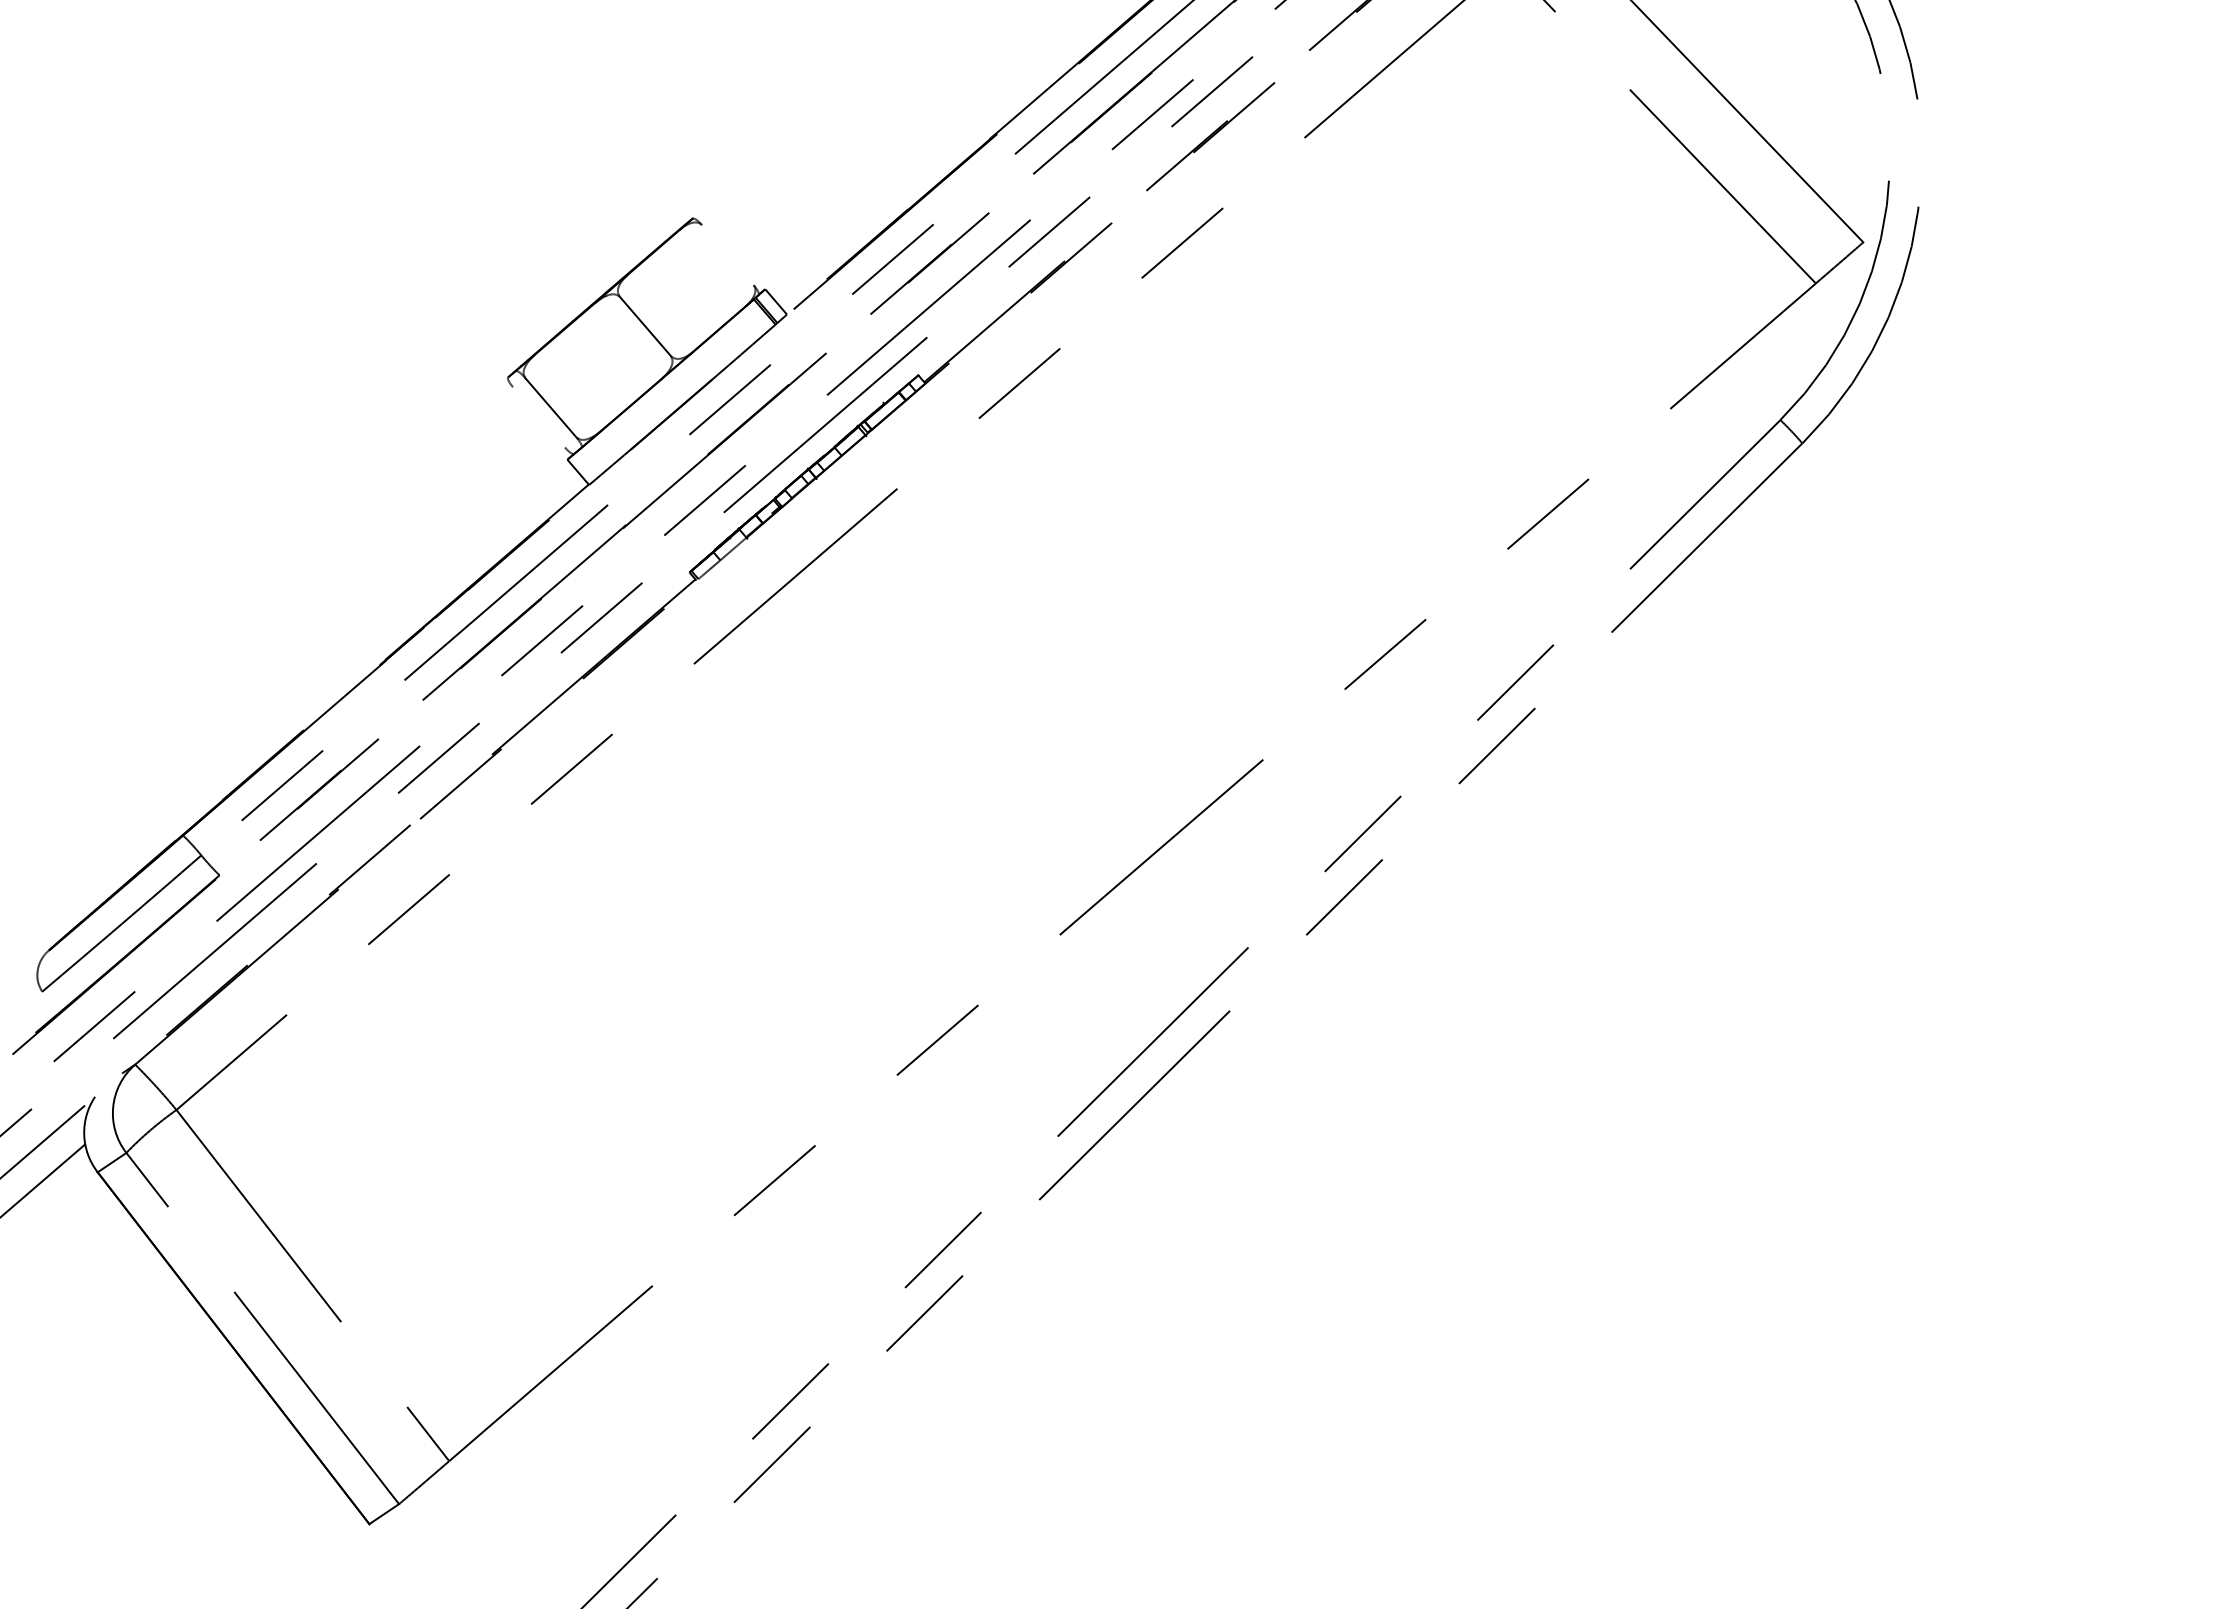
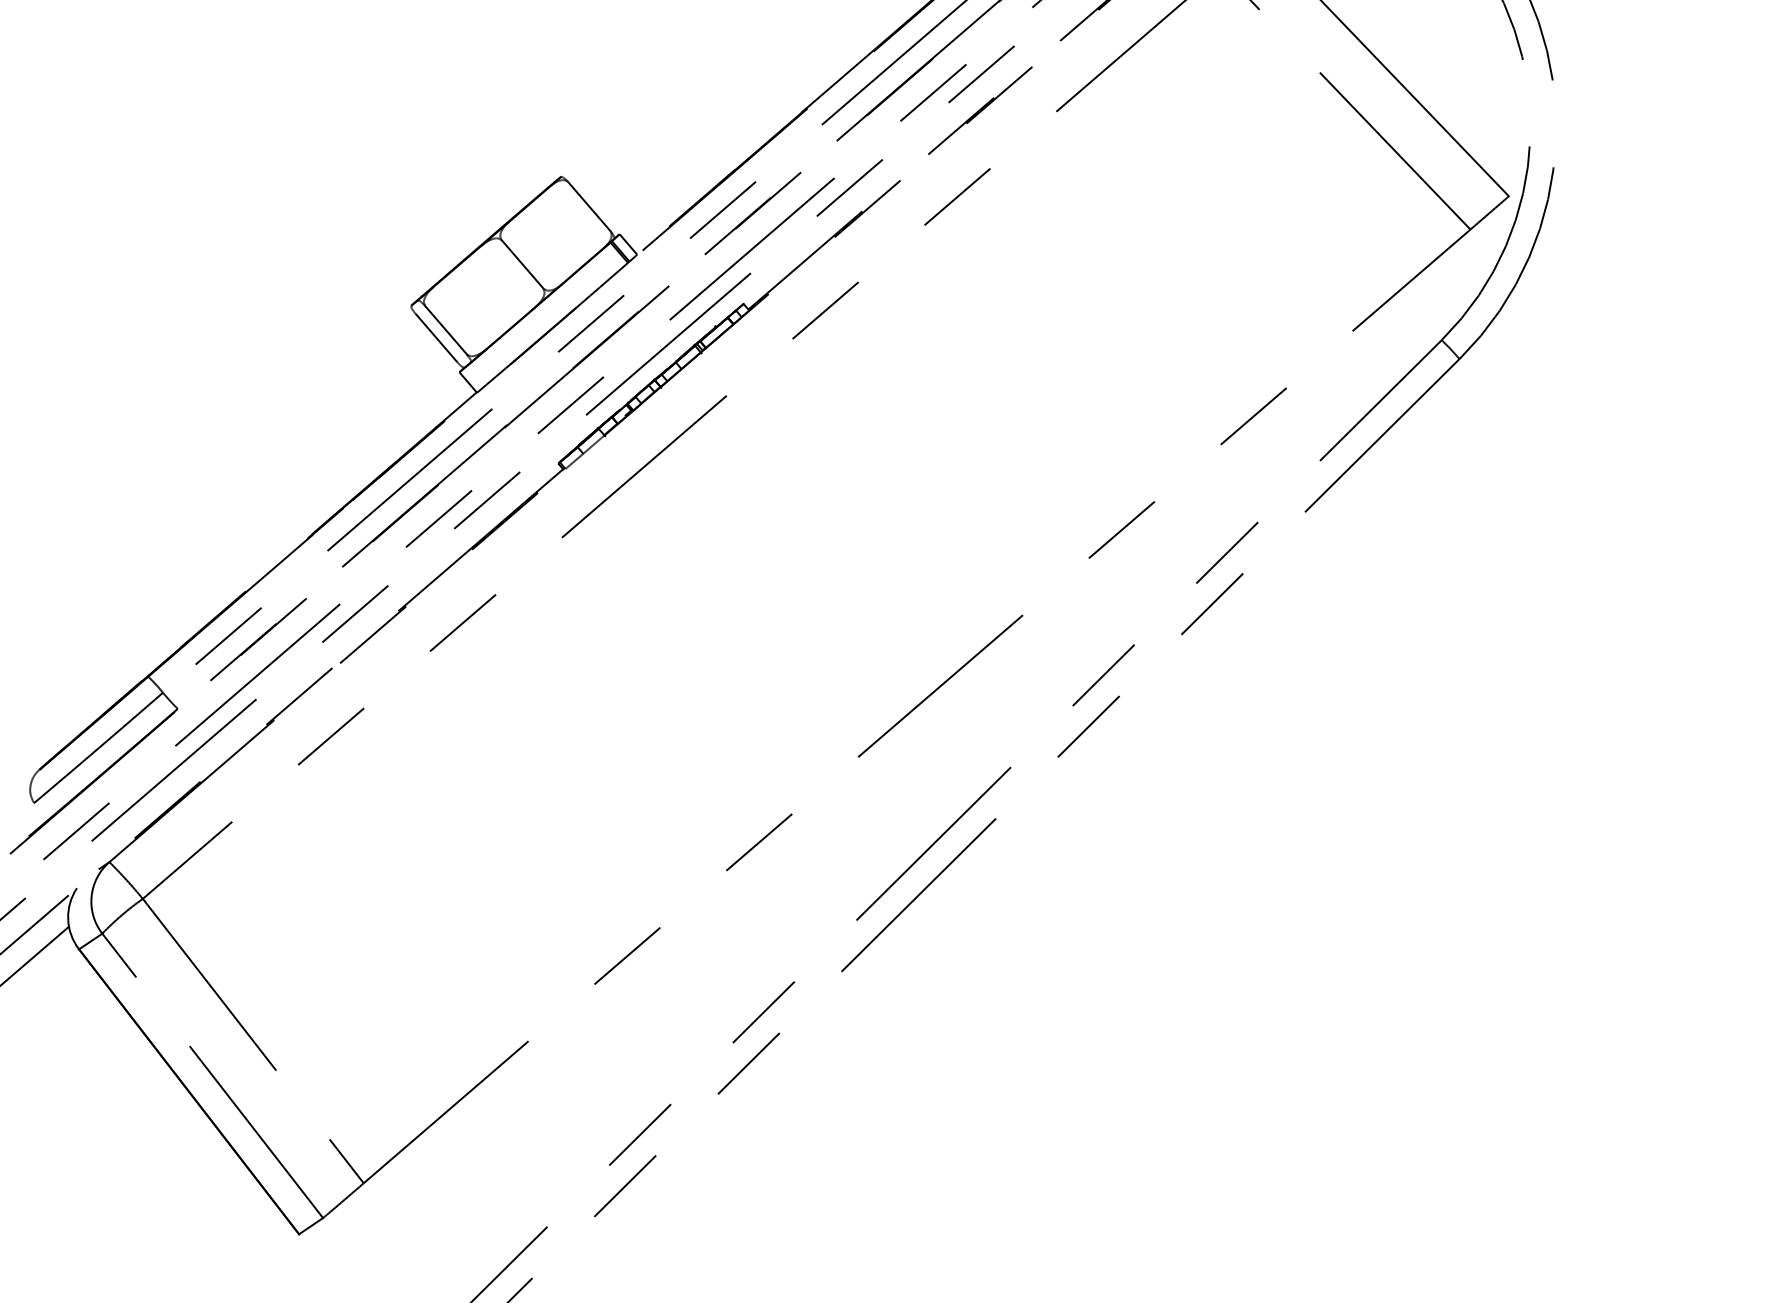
line: (727, 255) -> (589, 206), added
line: (538, 417) -> (436, 338), added

